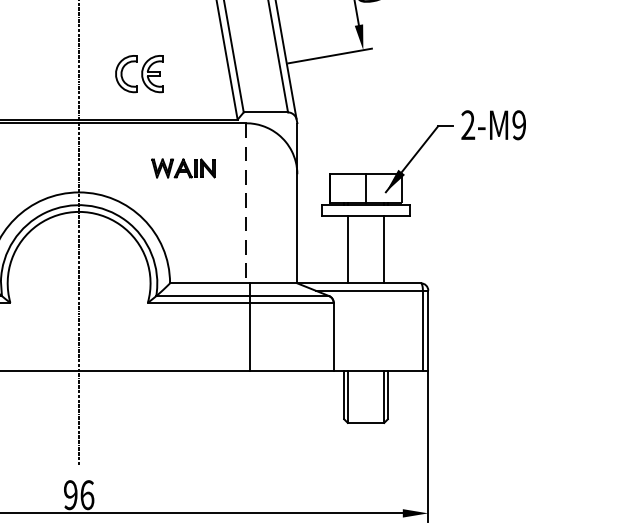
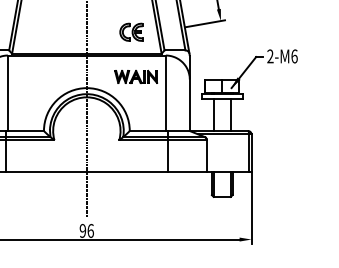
part: (139, 72) -> (131, 31), moved
text: (519, 125) -> (294, 56), 2-M9 -> 2-M6
part: (182, 167) -> (135, 76), size x1.43
line: (245, 203) -> (165, 93), dashed -> solid

